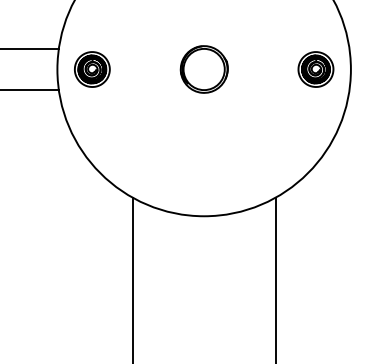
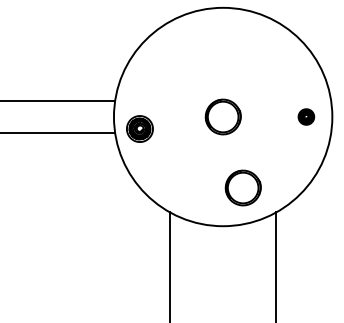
part: (91, 68) -> (139, 128), moved
part: (316, 68) -> (306, 116), size x0.6
part: (230, 164) -> (242, 187), added

